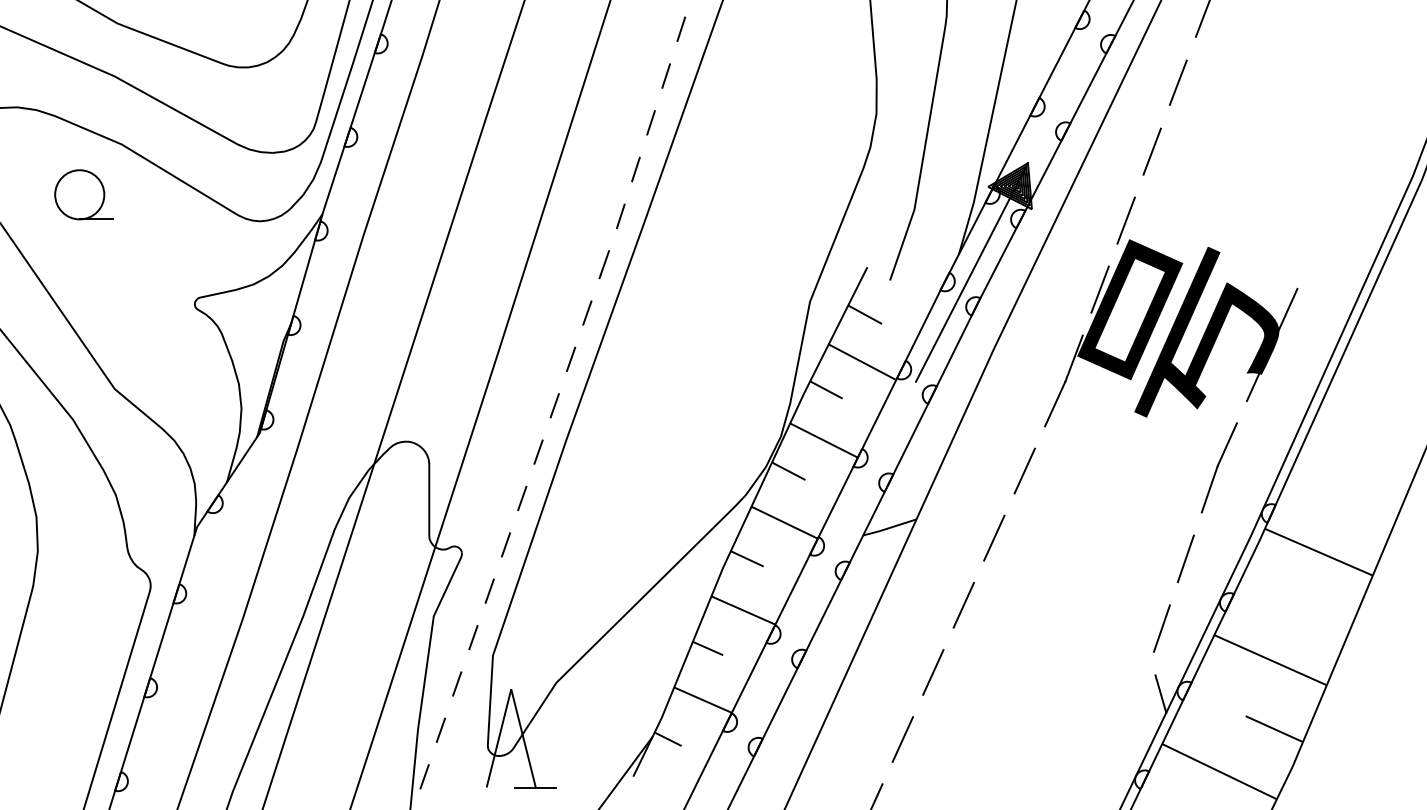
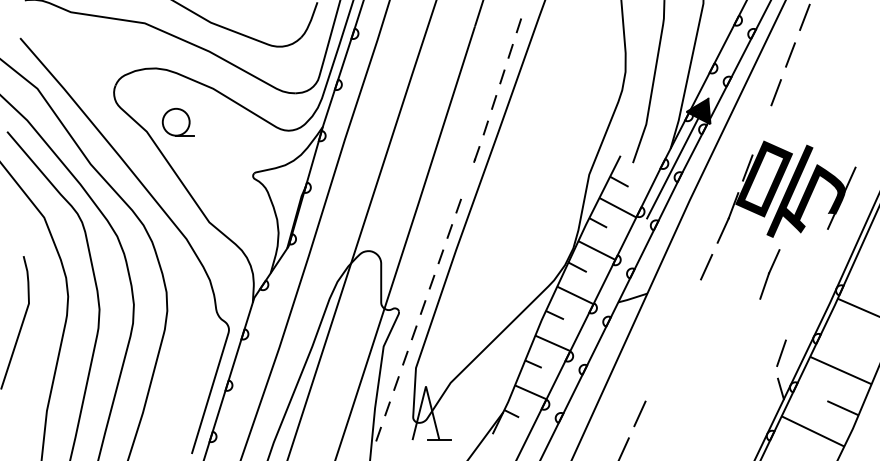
part: (82, 193) -> (177, 121), moved
line: (1125, 219) -> (761, 129), removed
line: (587, 312) -> (467, 180), removed
part: (1218, 467) -> (769, 274), moved
line: (993, 537) -> (689, 303), removed
line: (1185, 557) -> (794, 314), removed
line: (962, 605) -> (672, 340), removed
line: (933, 672) -> (656, 377), removed

